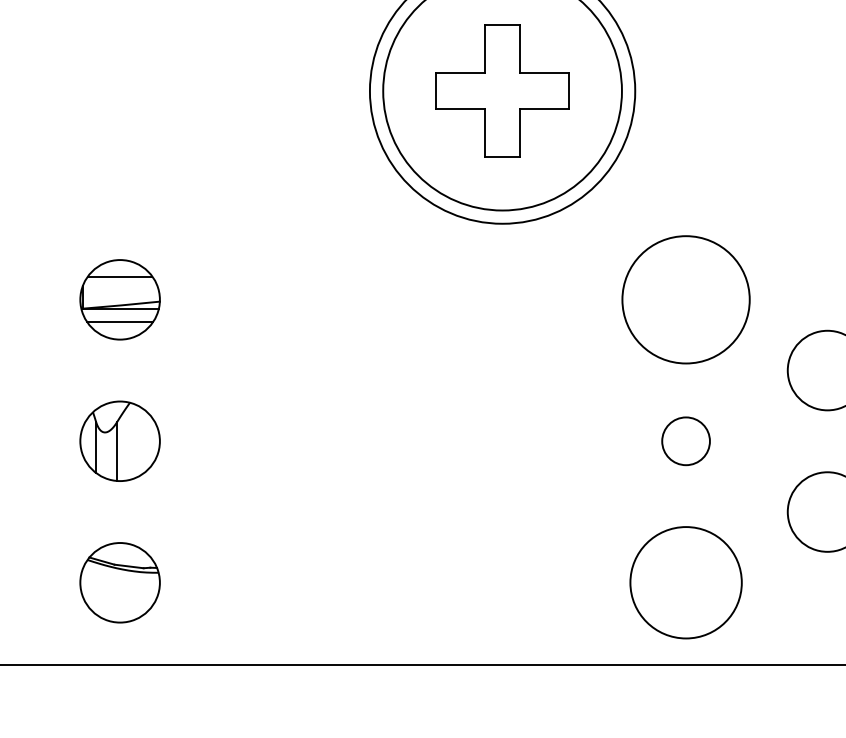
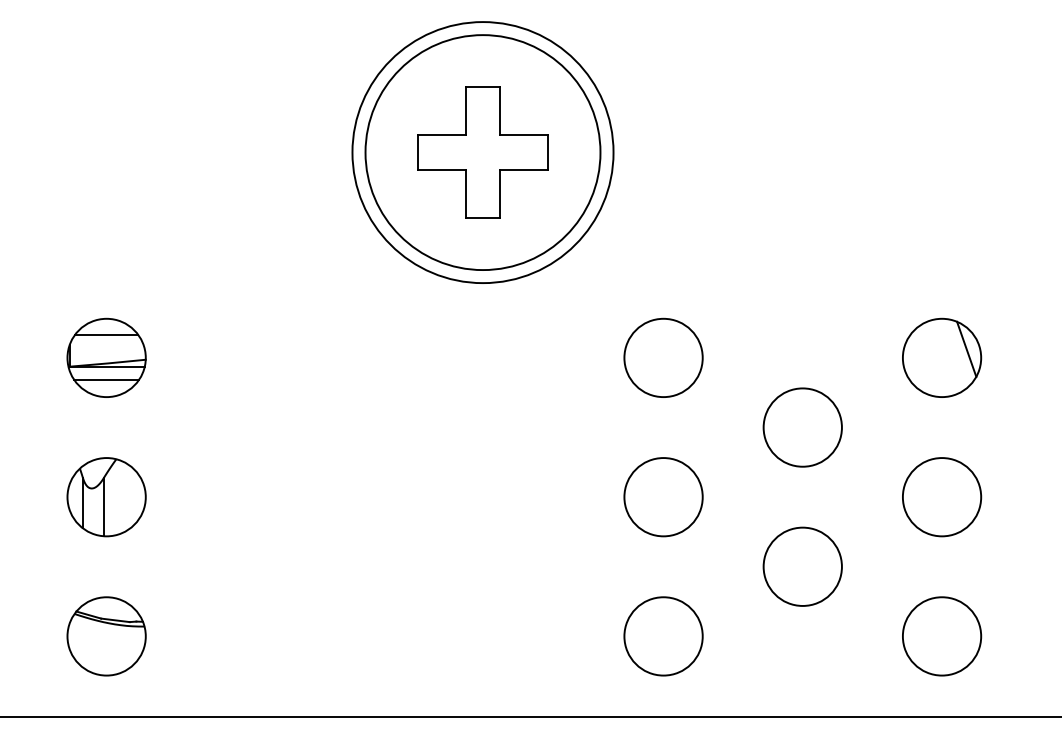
circle: (686, 299) -> (663, 357), size x0.62
circle: (686, 441) -> (663, 497), size x1.67
circle: (686, 582) -> (663, 636), size x0.71

